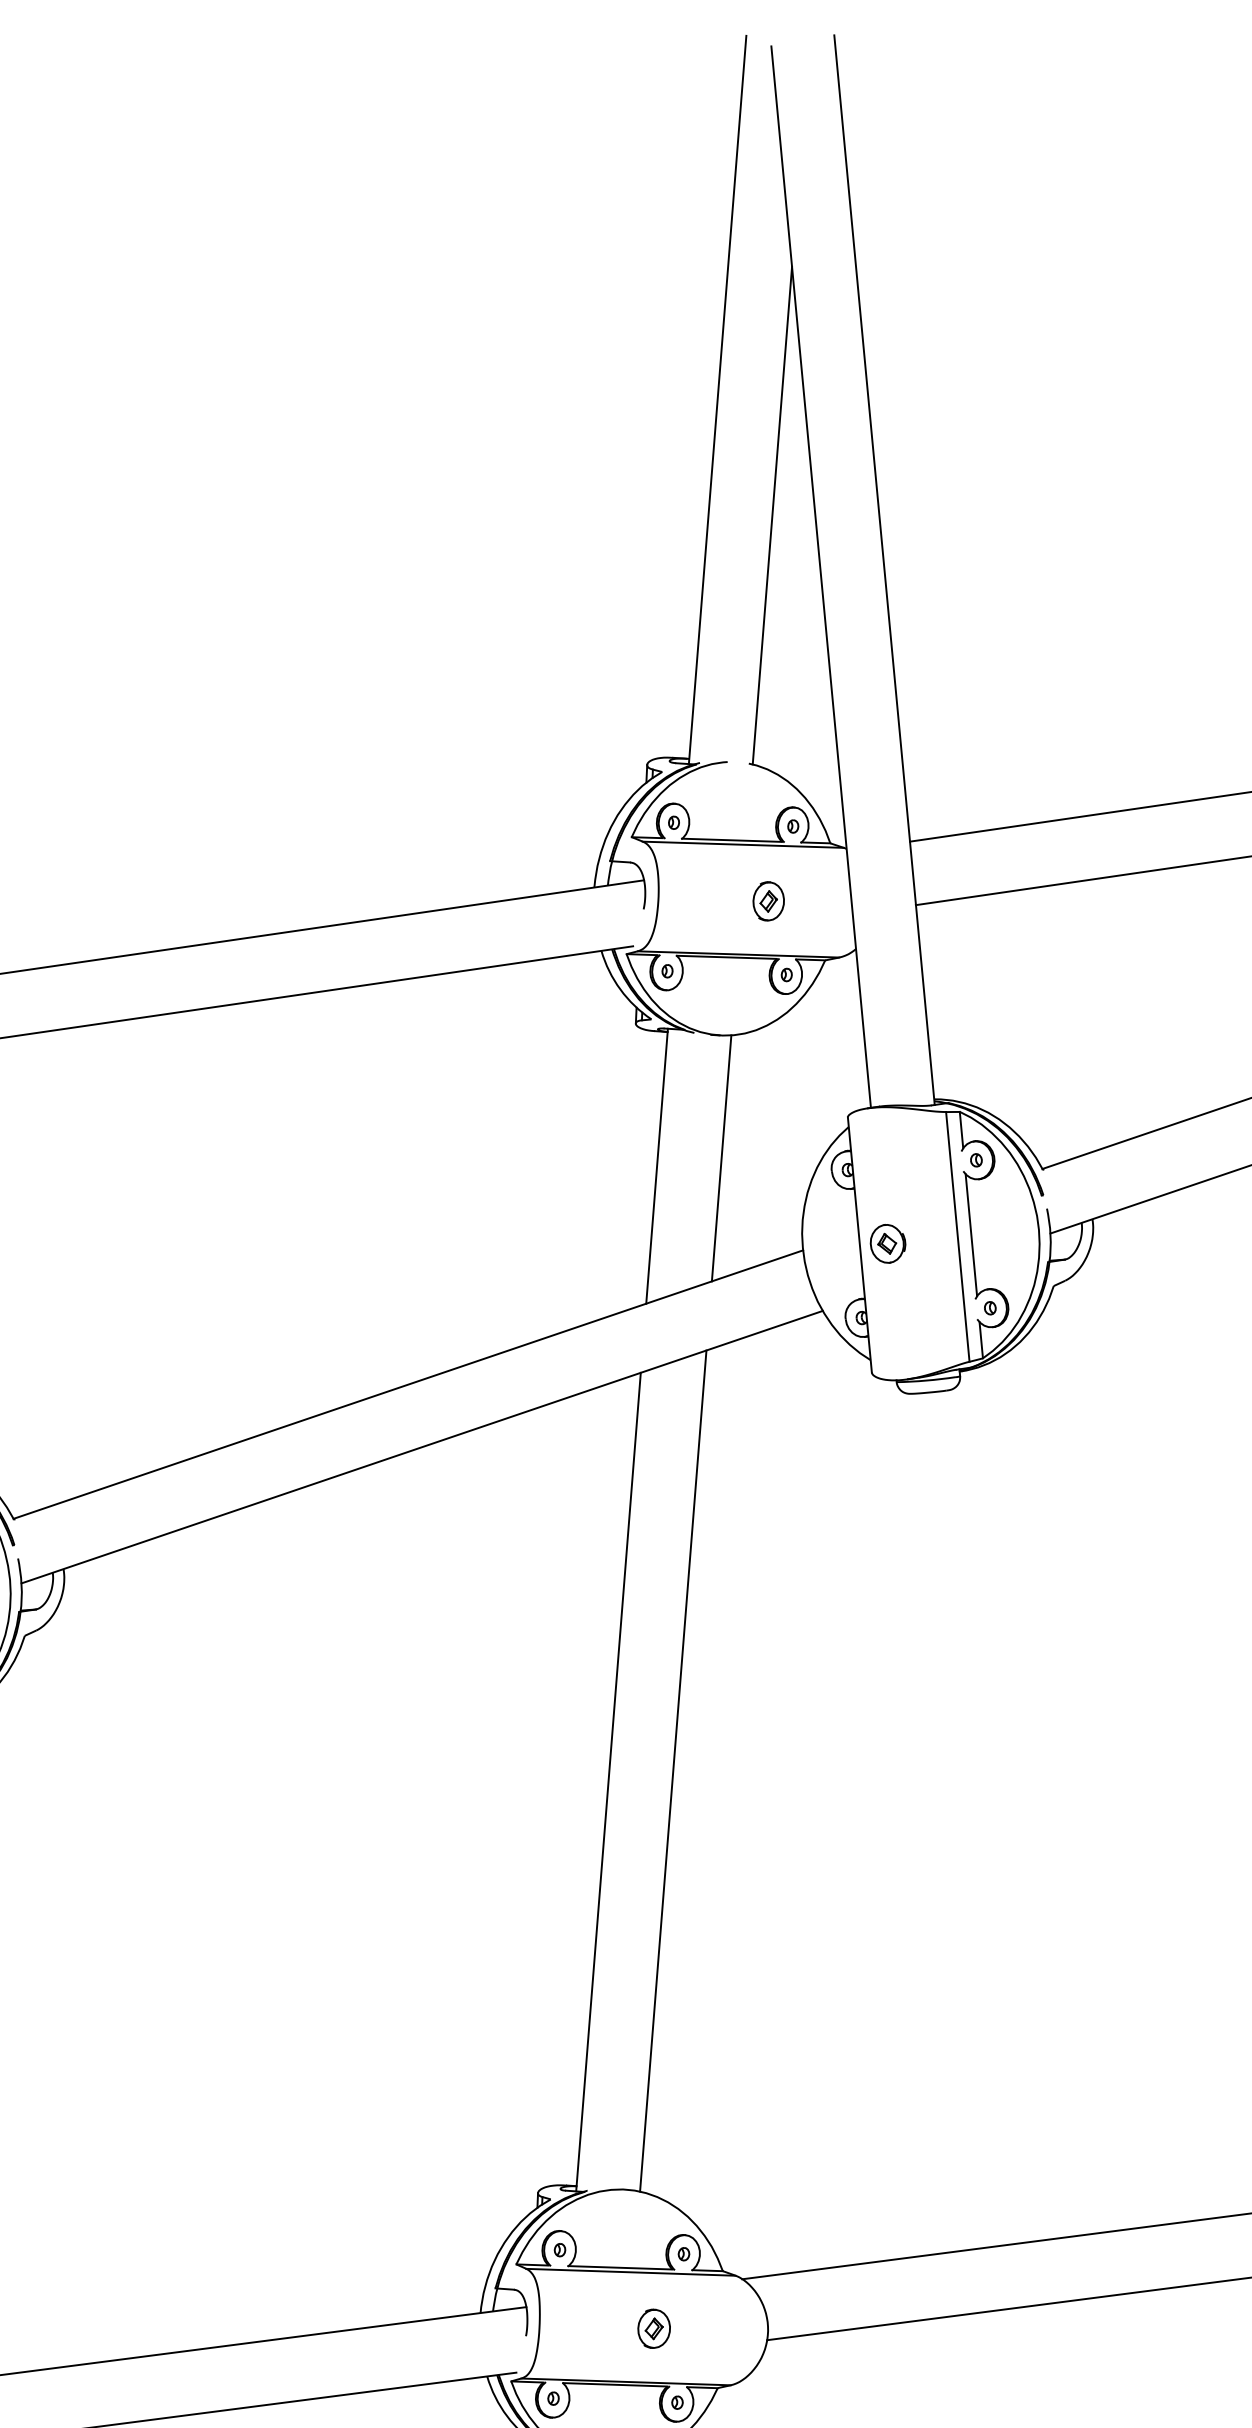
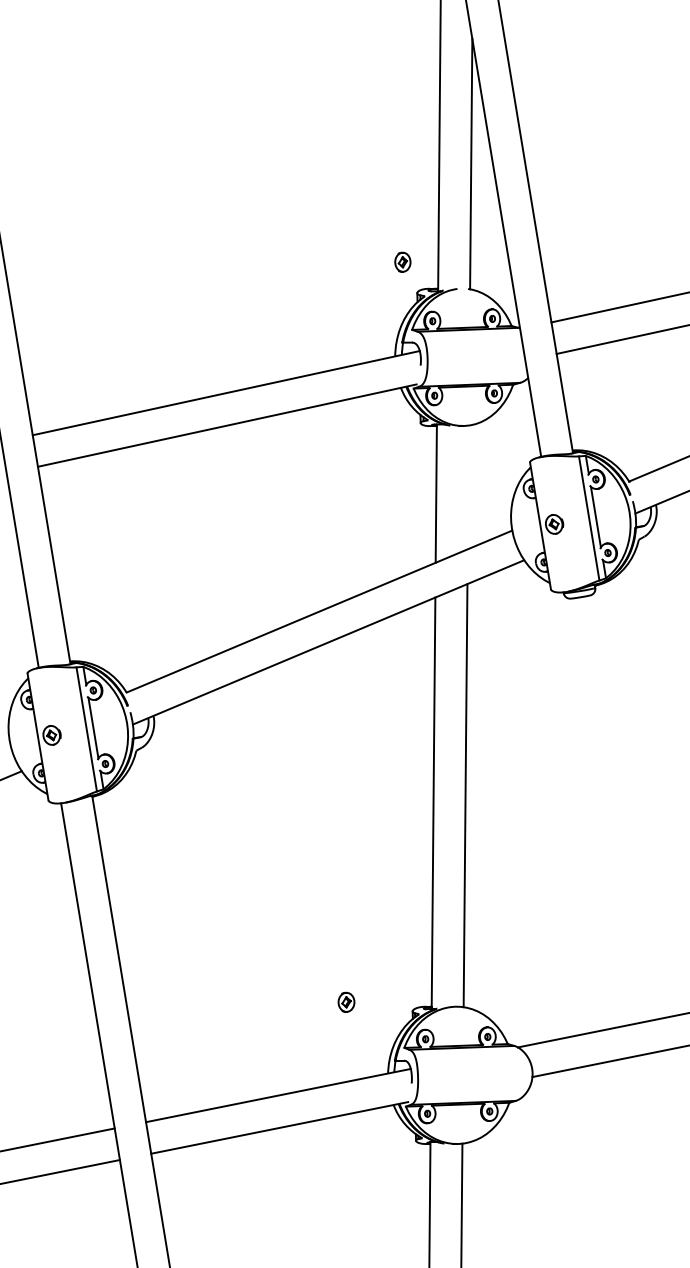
part: (768, 899) -> (402, 261), moved
line: (720, 1158) -> (467, 487), removed
part: (654, 2327) -> (346, 1001), moved

